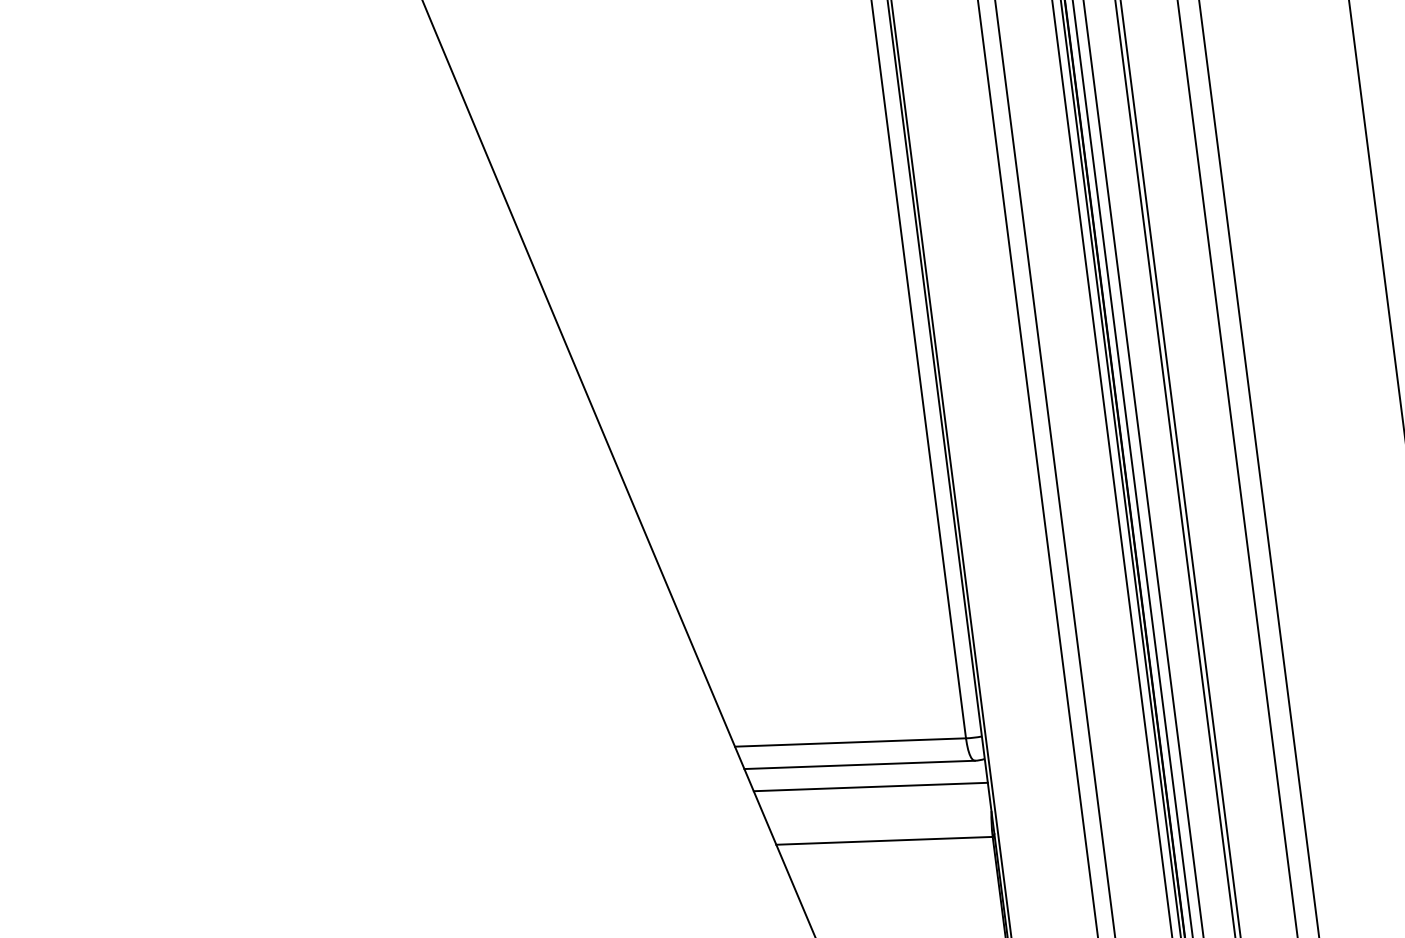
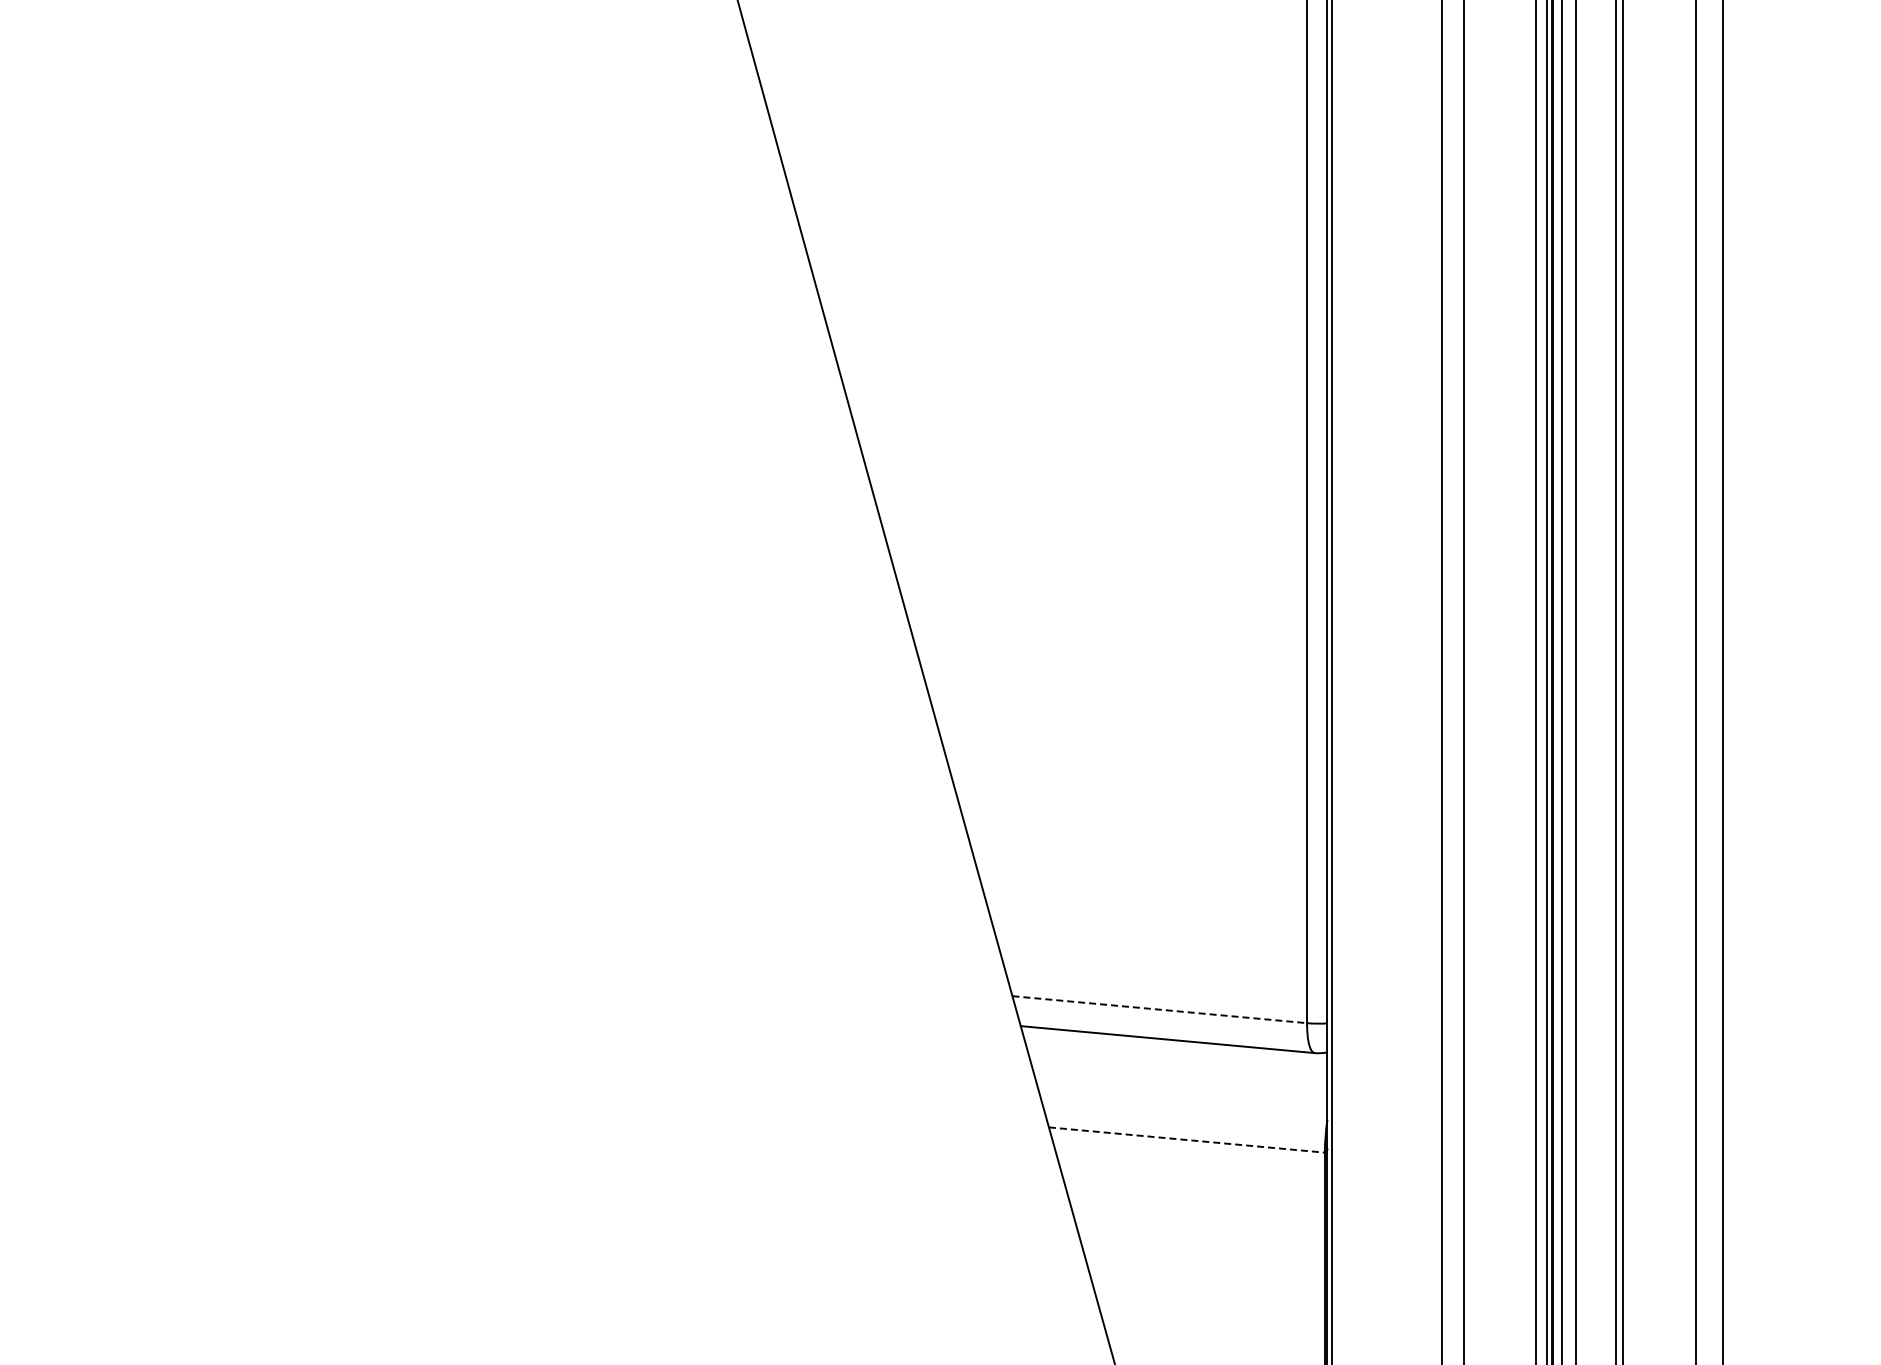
line: (850, 742) -> (1159, 1009), solid -> dashed
line: (871, 787) -> (1178, 1069), removed
line: (884, 841) -> (1186, 1140), solid -> dashed

